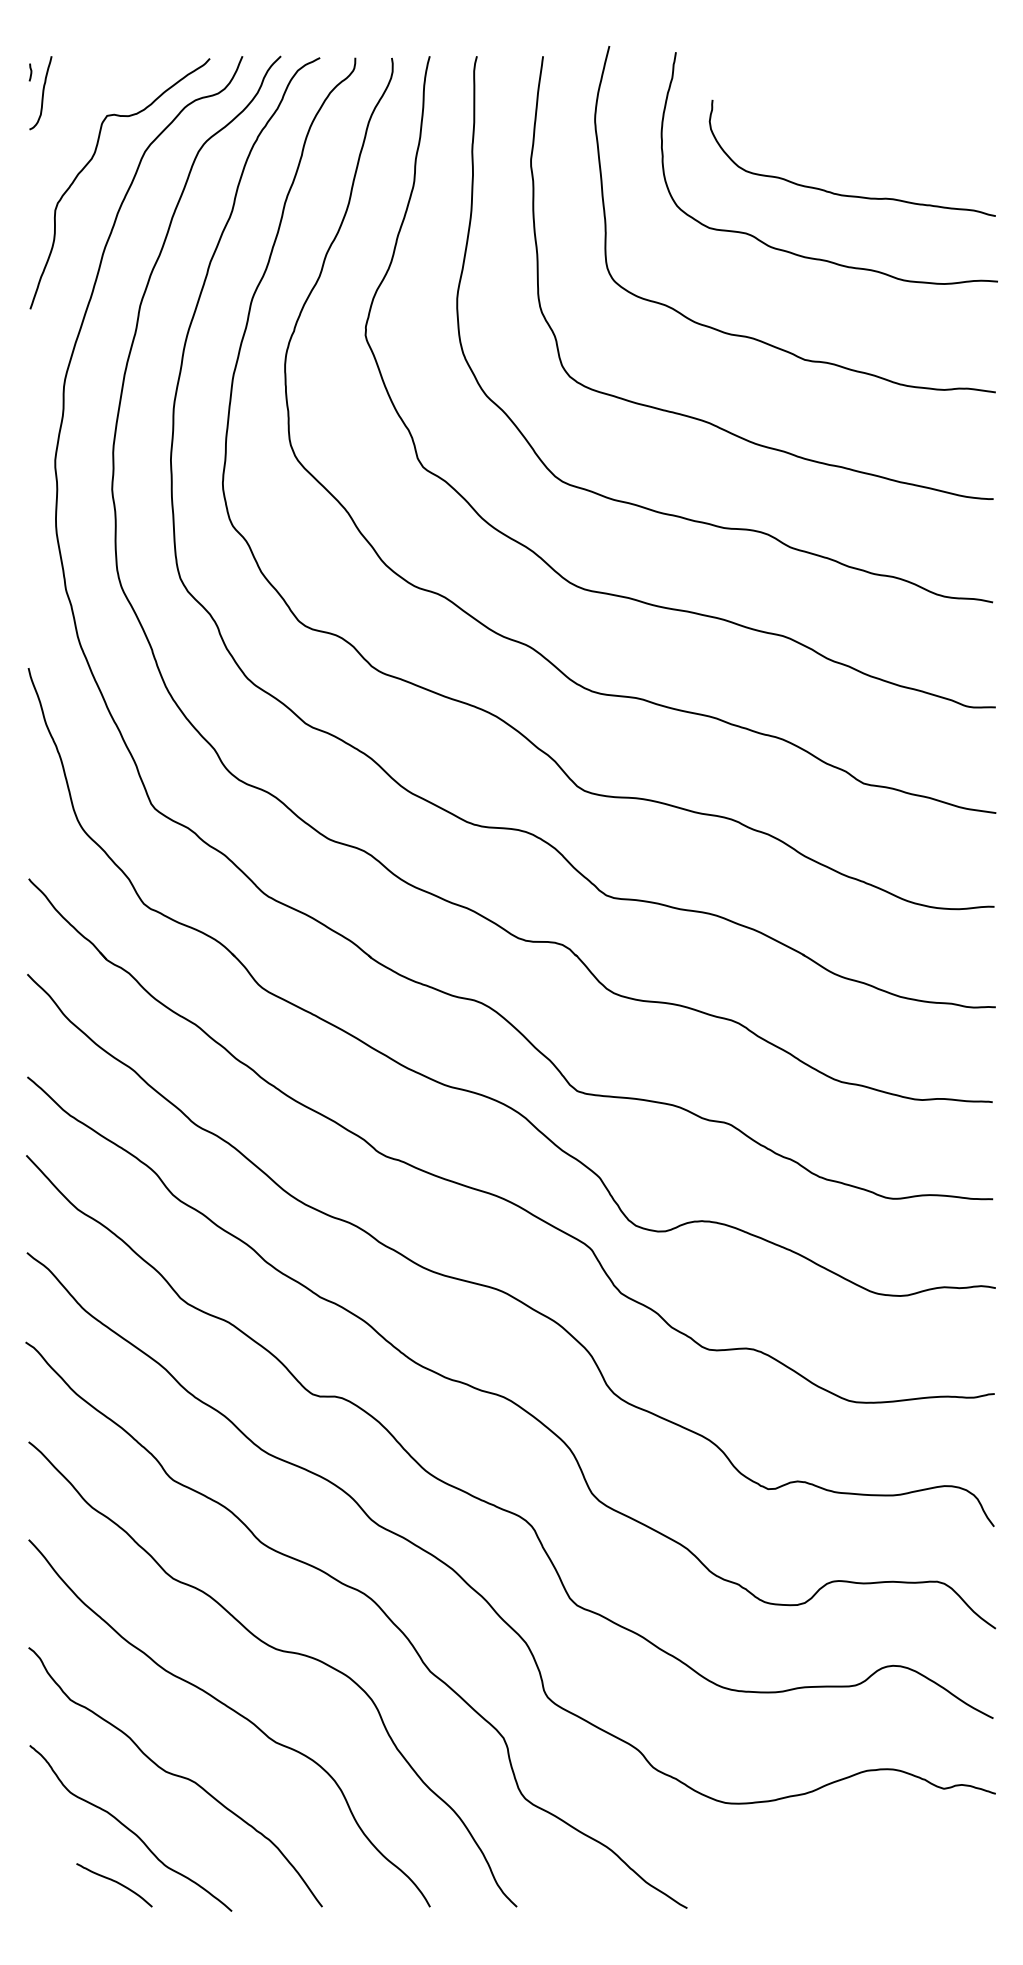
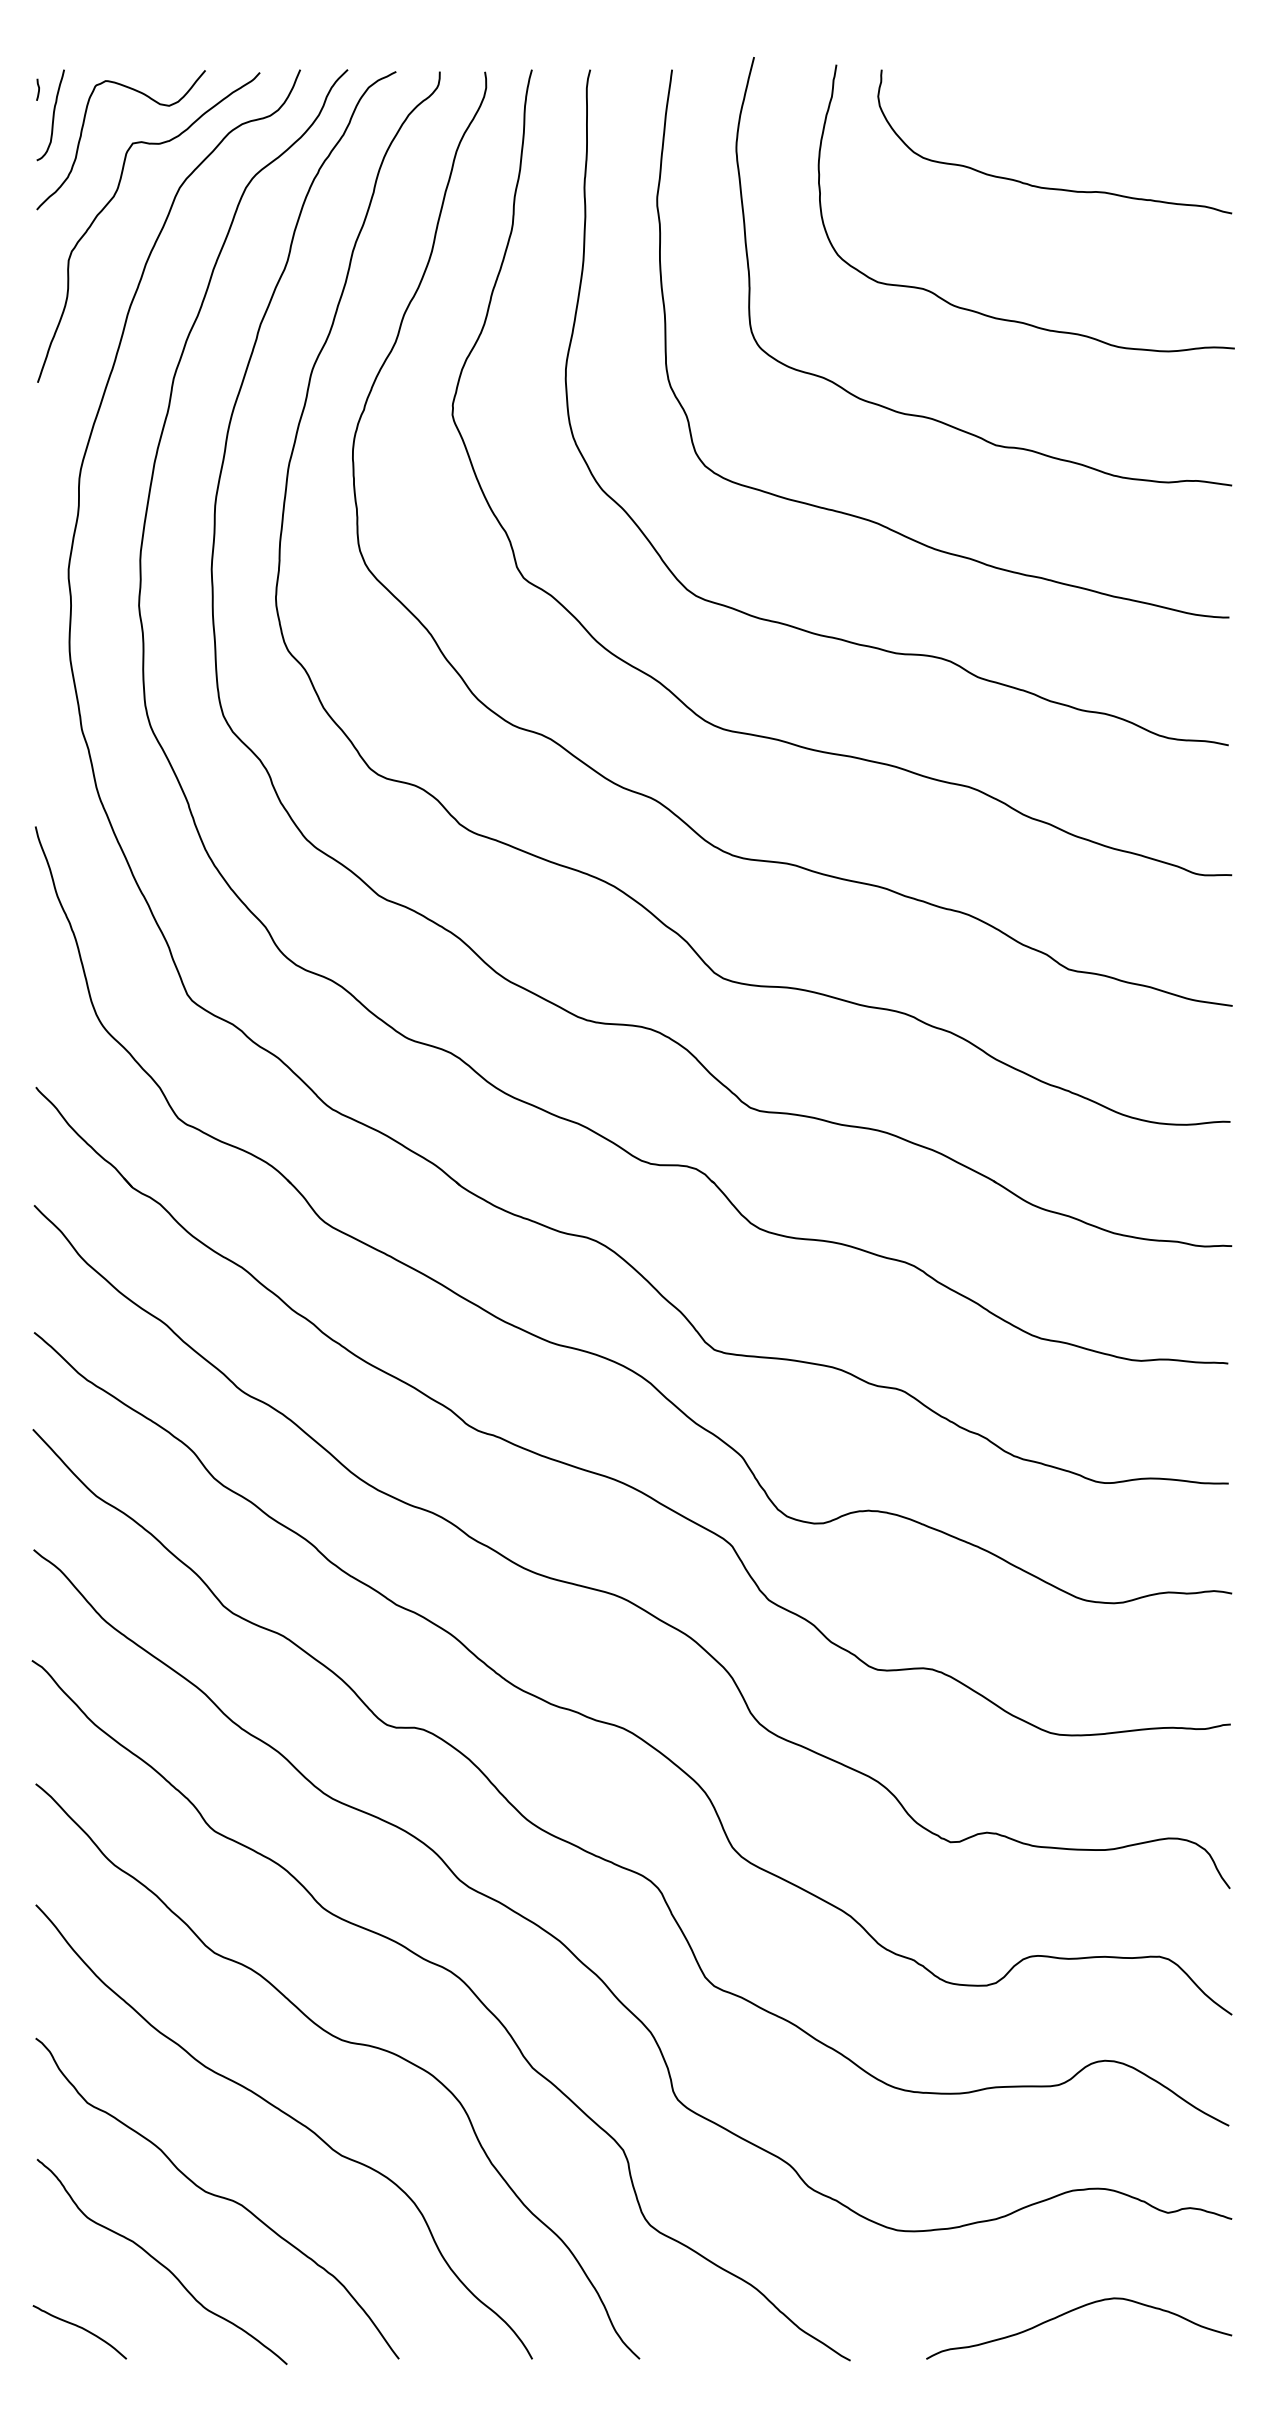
curve: (66, 107) -> (82, 133), added
curve: (849, 195) -> (1050, 187), moved
curve: (865, 1869) -> (1070, 2312), added
curve: (114, 1882) -> (80, 2328), moved

